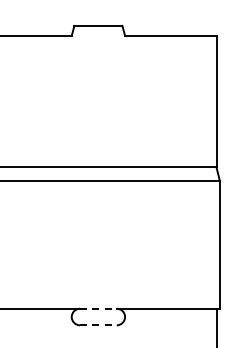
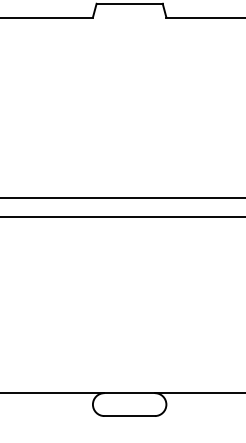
line: (98, 308) -> (129, 392), dashed -> solid
line: (98, 325) -> (129, 416), dashed -> solid

